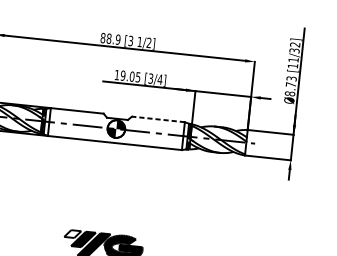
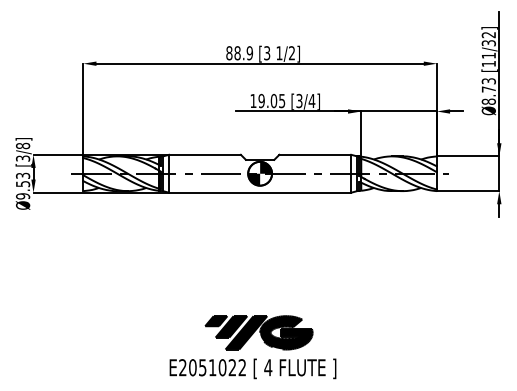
line: (158, 119) -> (315, 154), dashed -> solid
fill: (72, 234) -> (216, 321), added

